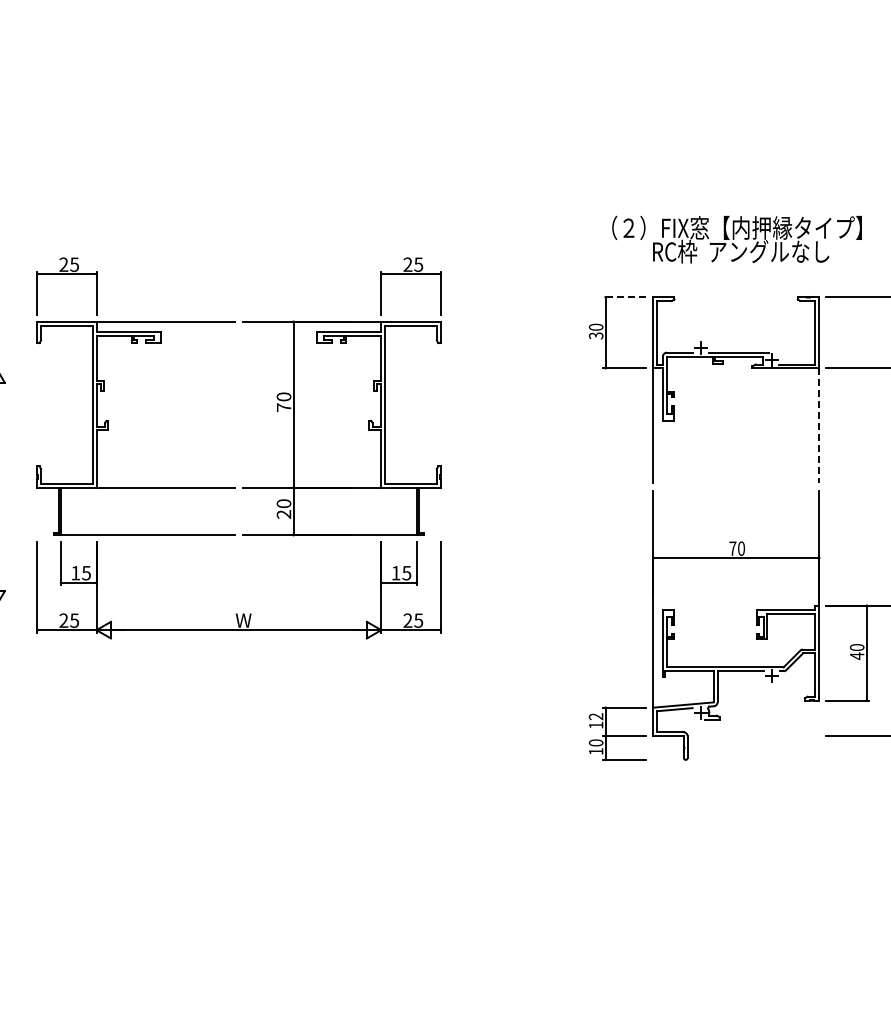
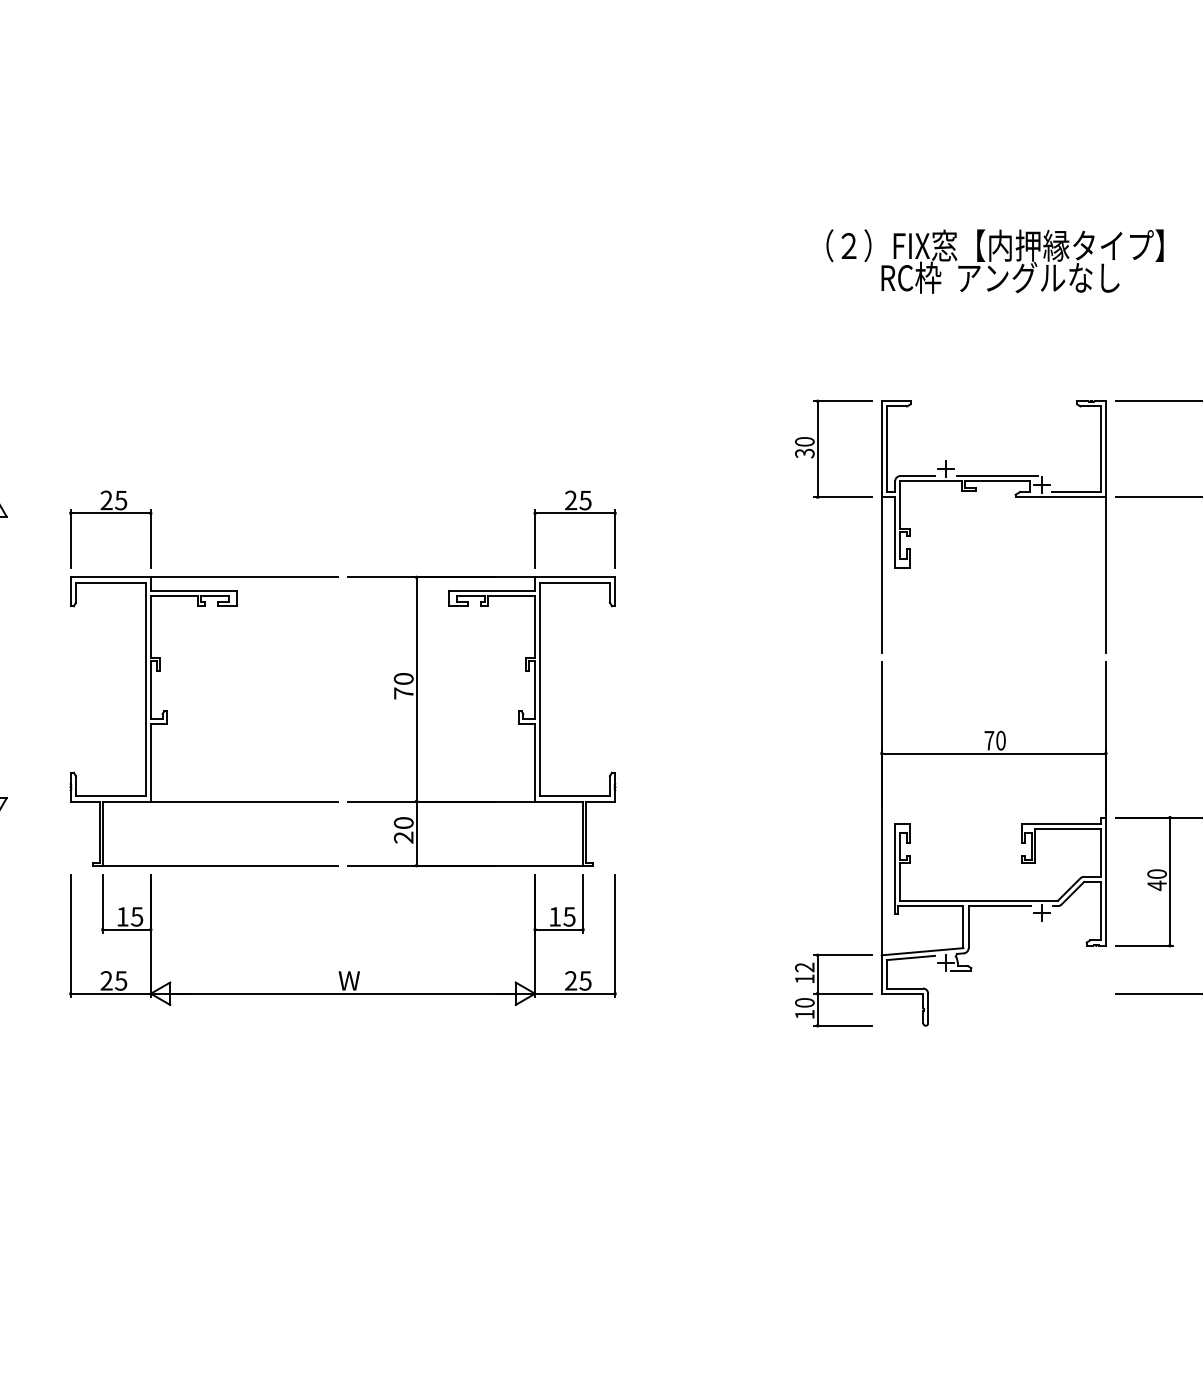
text: (736, 239) -> (994, 261), moved
line: (624, 297) -> (843, 401), dashed -> solid
line: (819, 425) -> (1106, 574), dashed -> solid
part: (235, 487) -> (338, 801), moved

